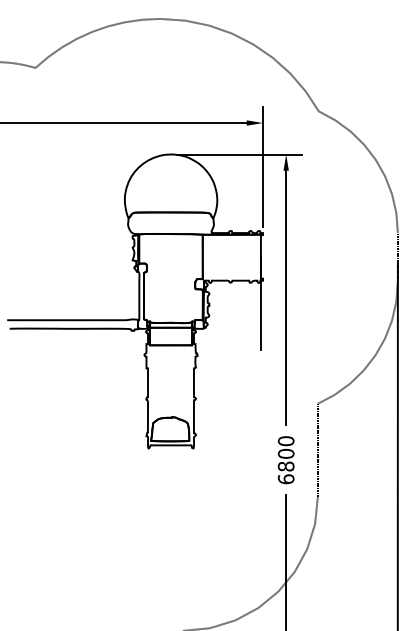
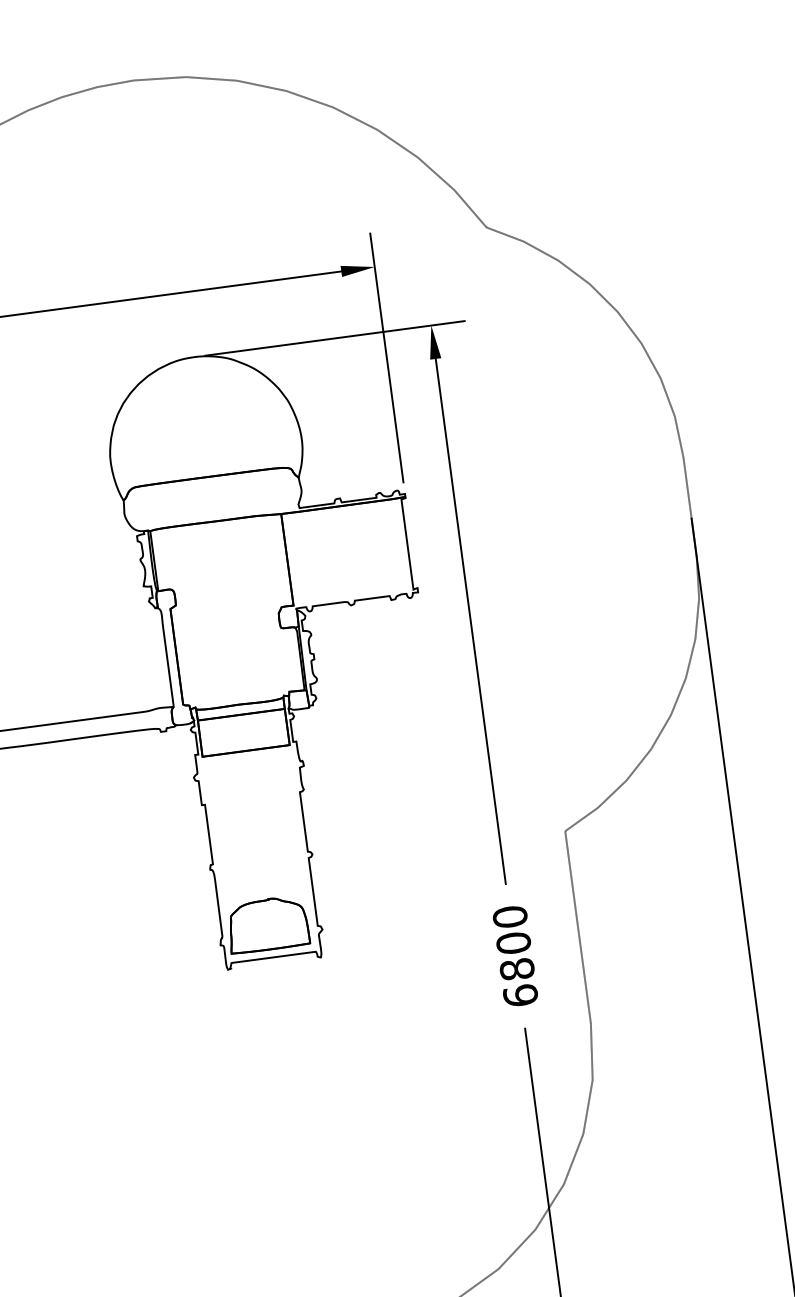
line: (260, 303) -> (419, 640), removed

